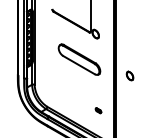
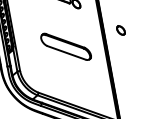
part: (79, 59) -> (66, 46), moved
part: (129, 75) -> (120, 30), moved
part: (98, 110) -> (94, 86), removed

